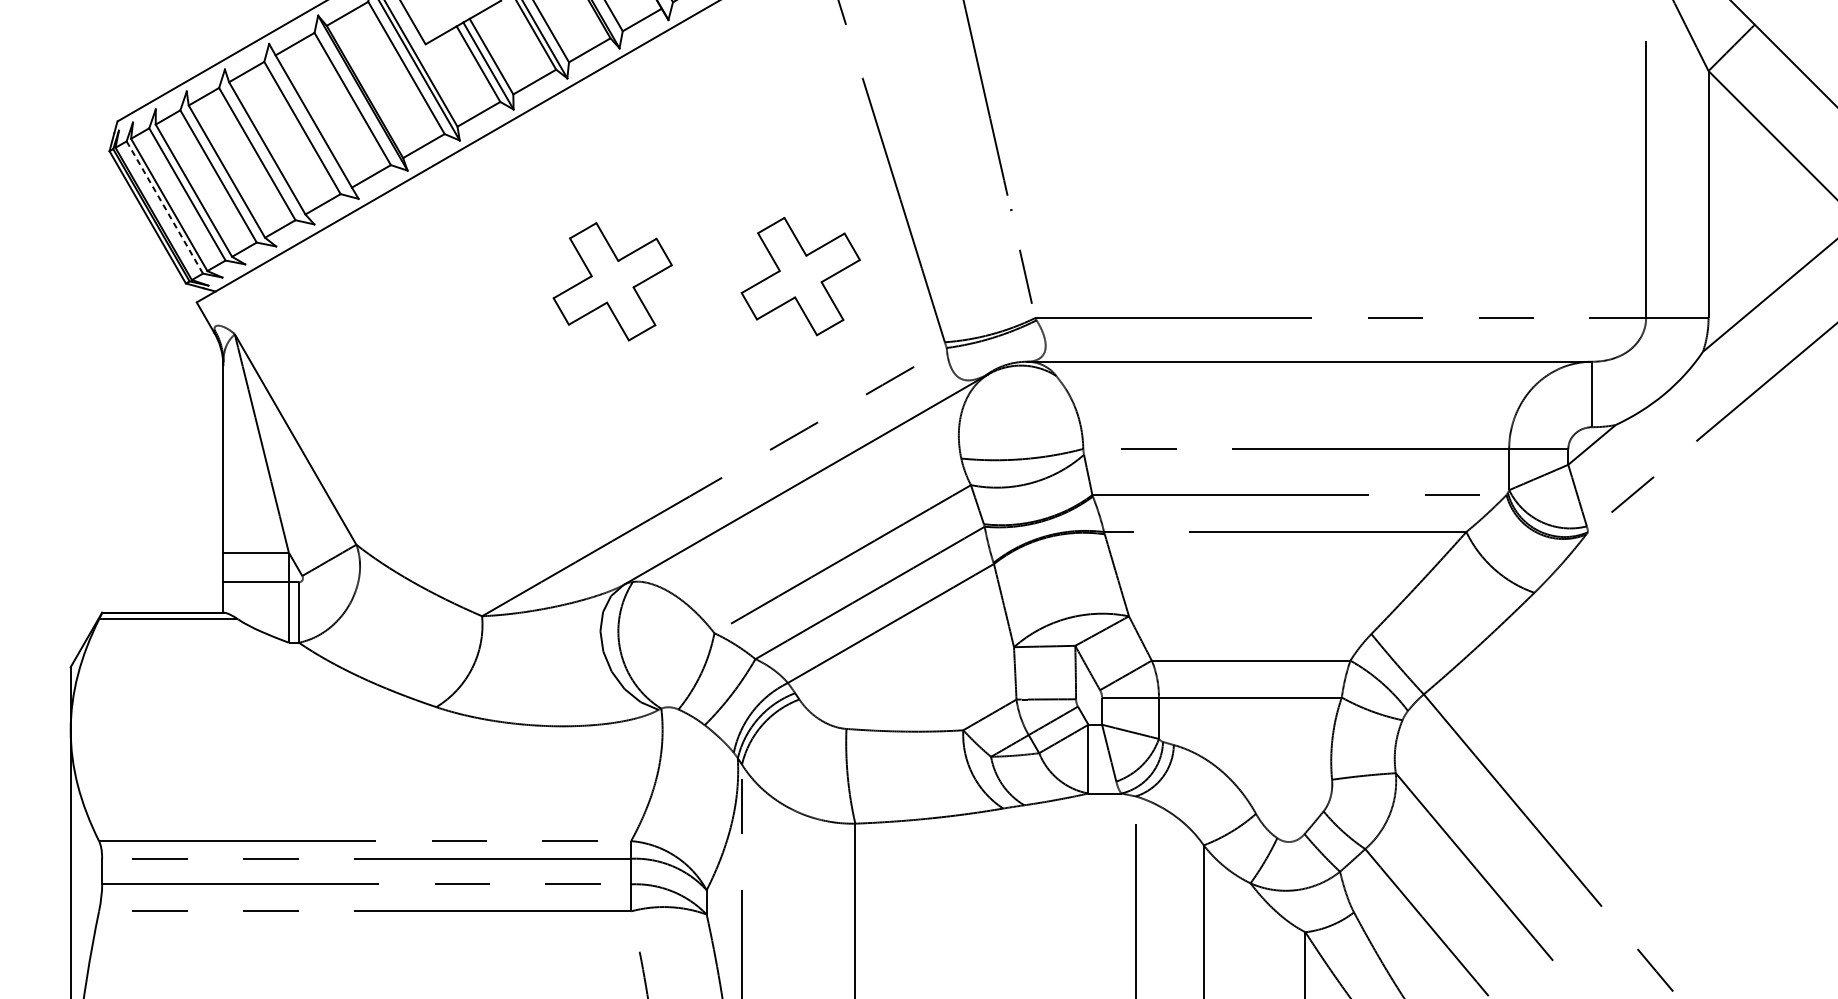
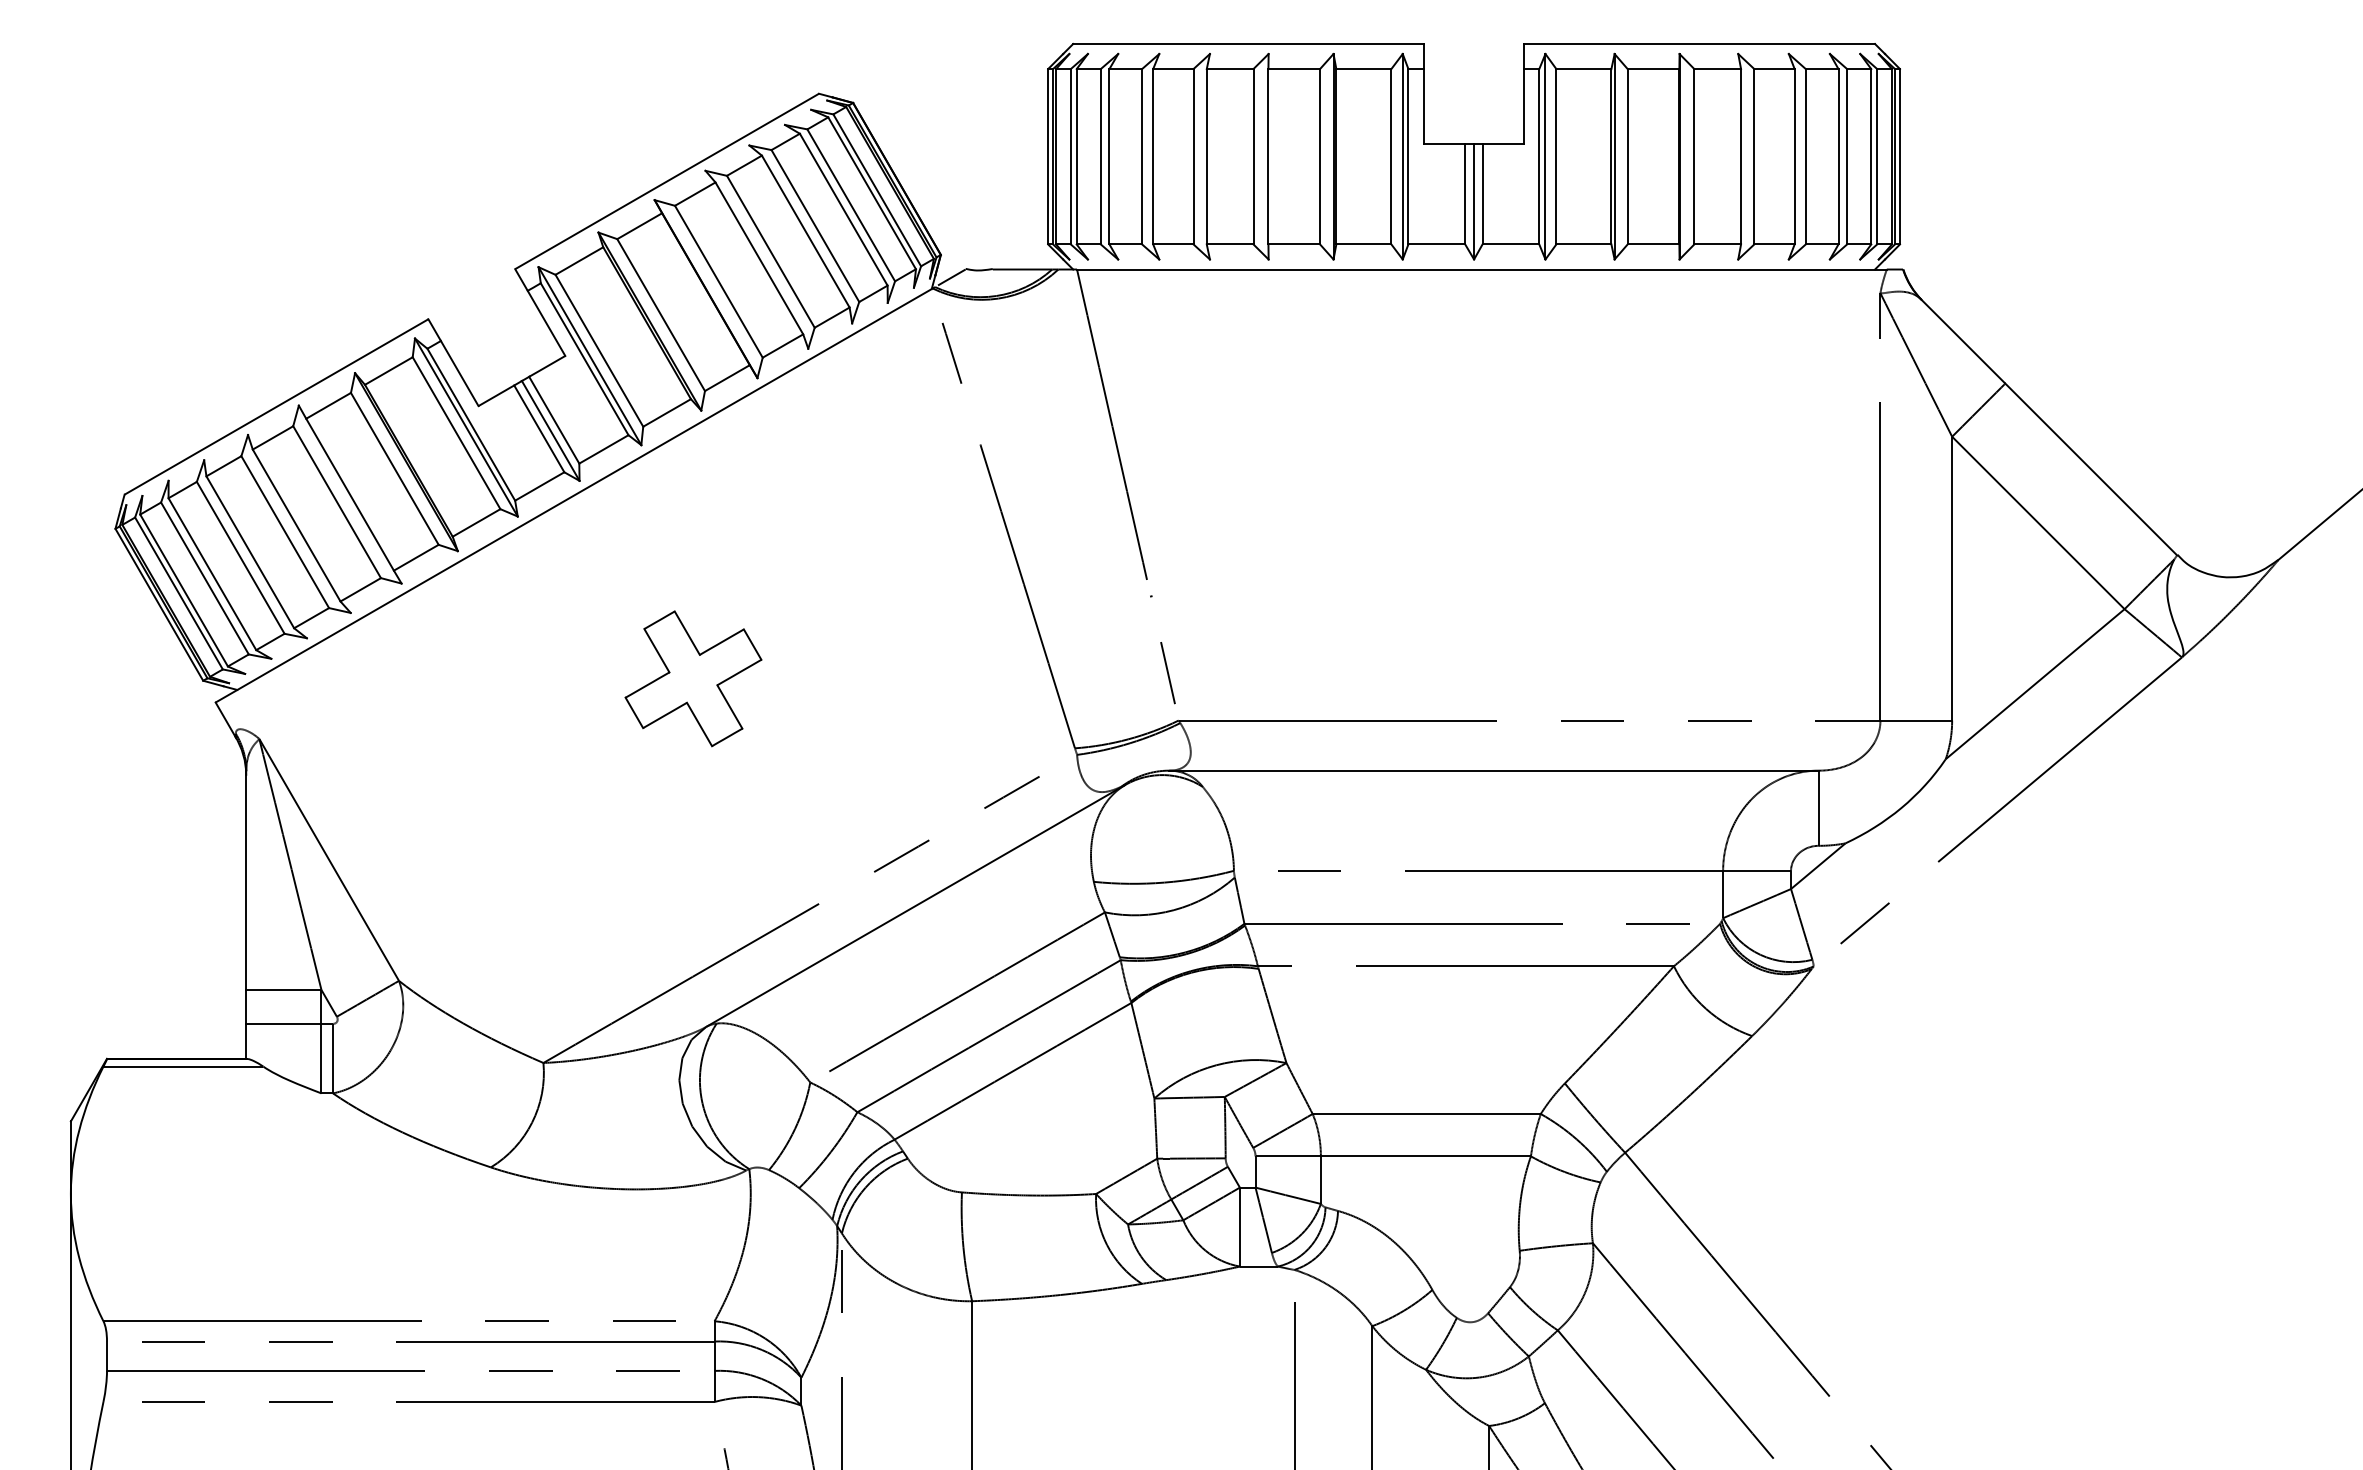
line: (164, 207) -> (178, 593), dashed -> solid
part: (800, 276) -> (909, 672), removed

